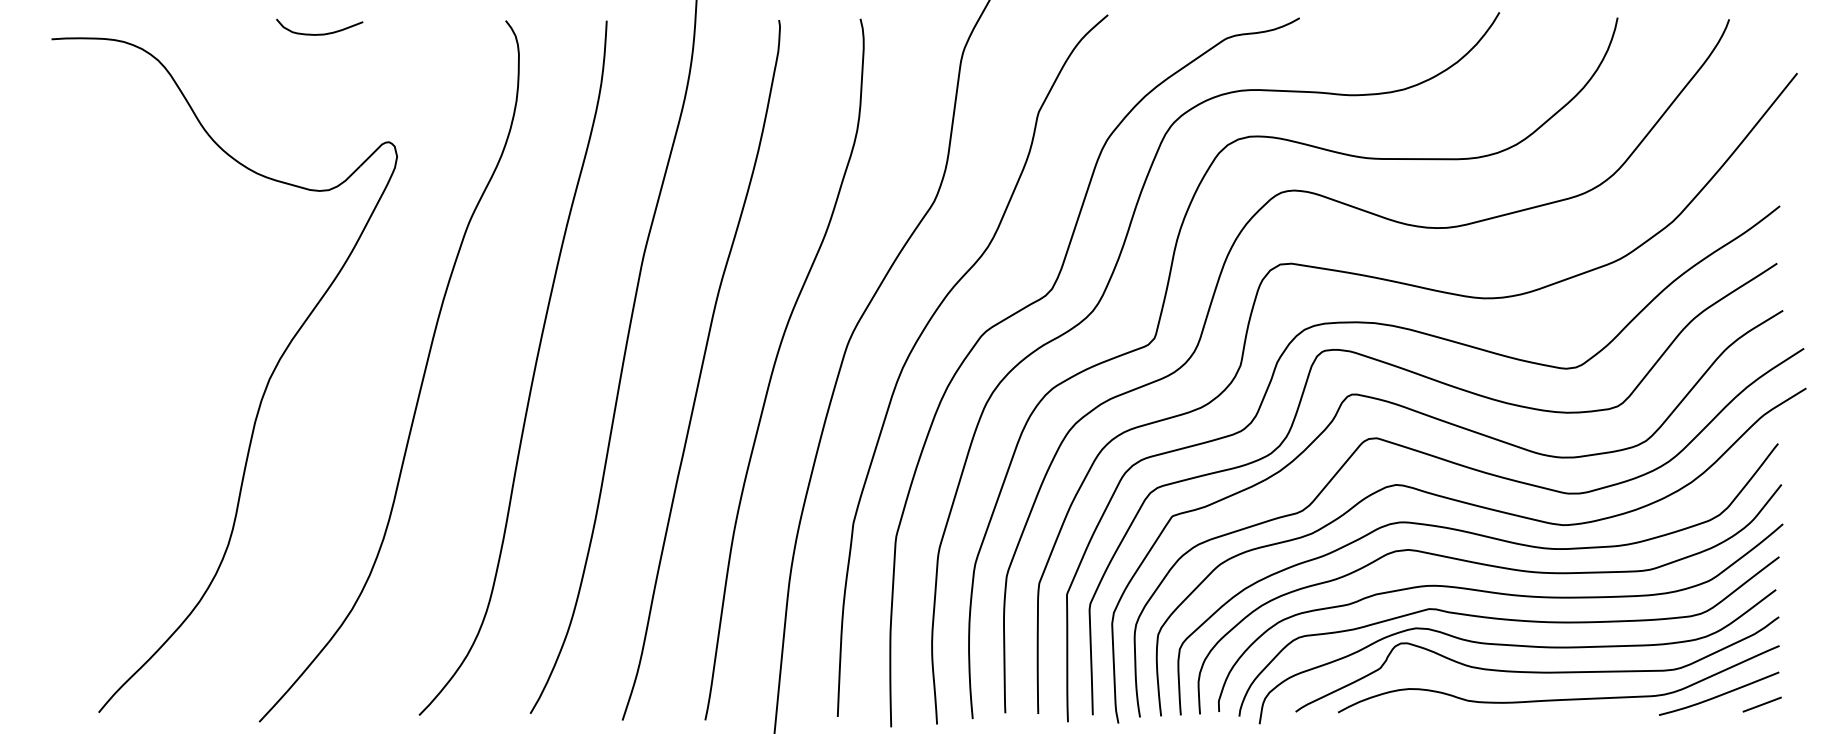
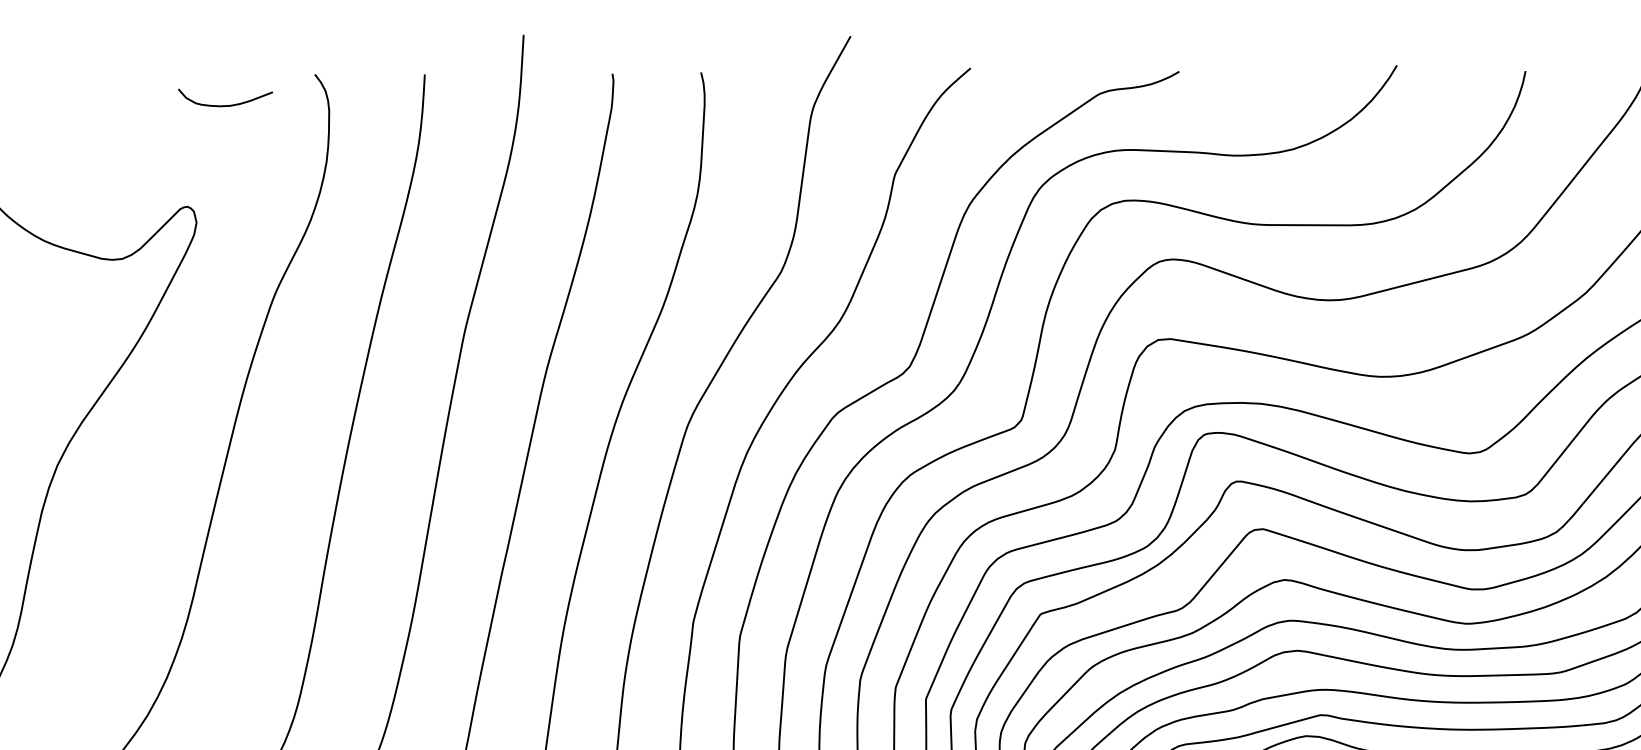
curve: (319, 33) -> (225, 104), moved

